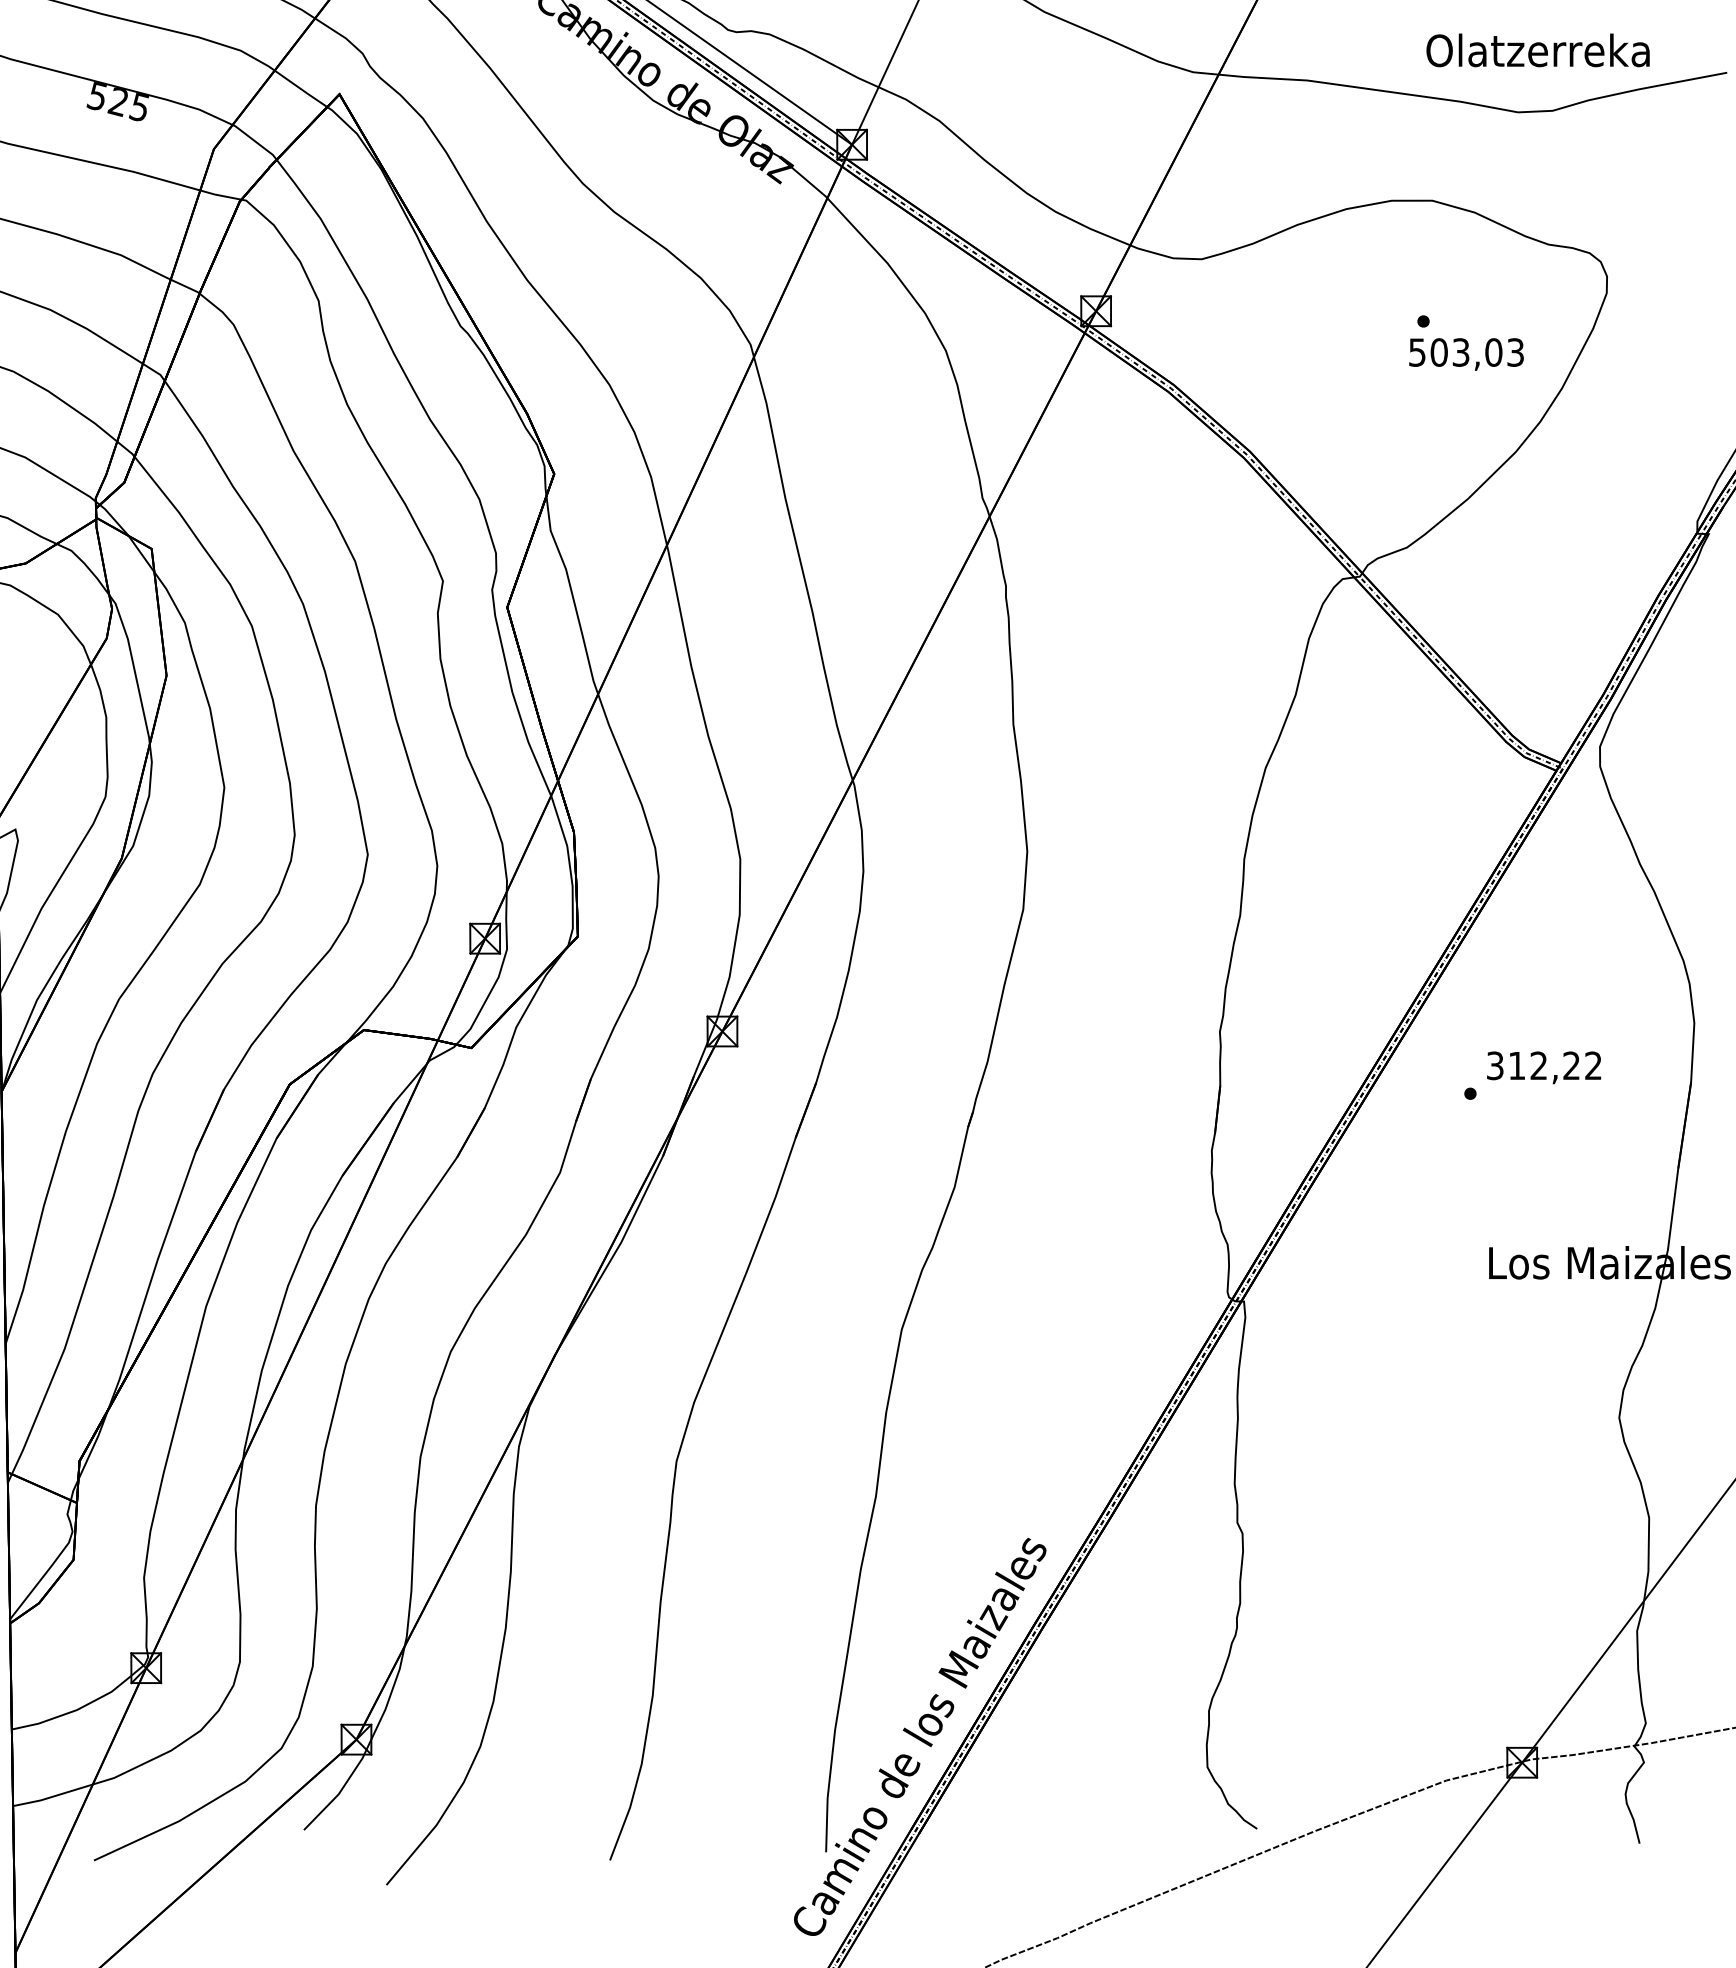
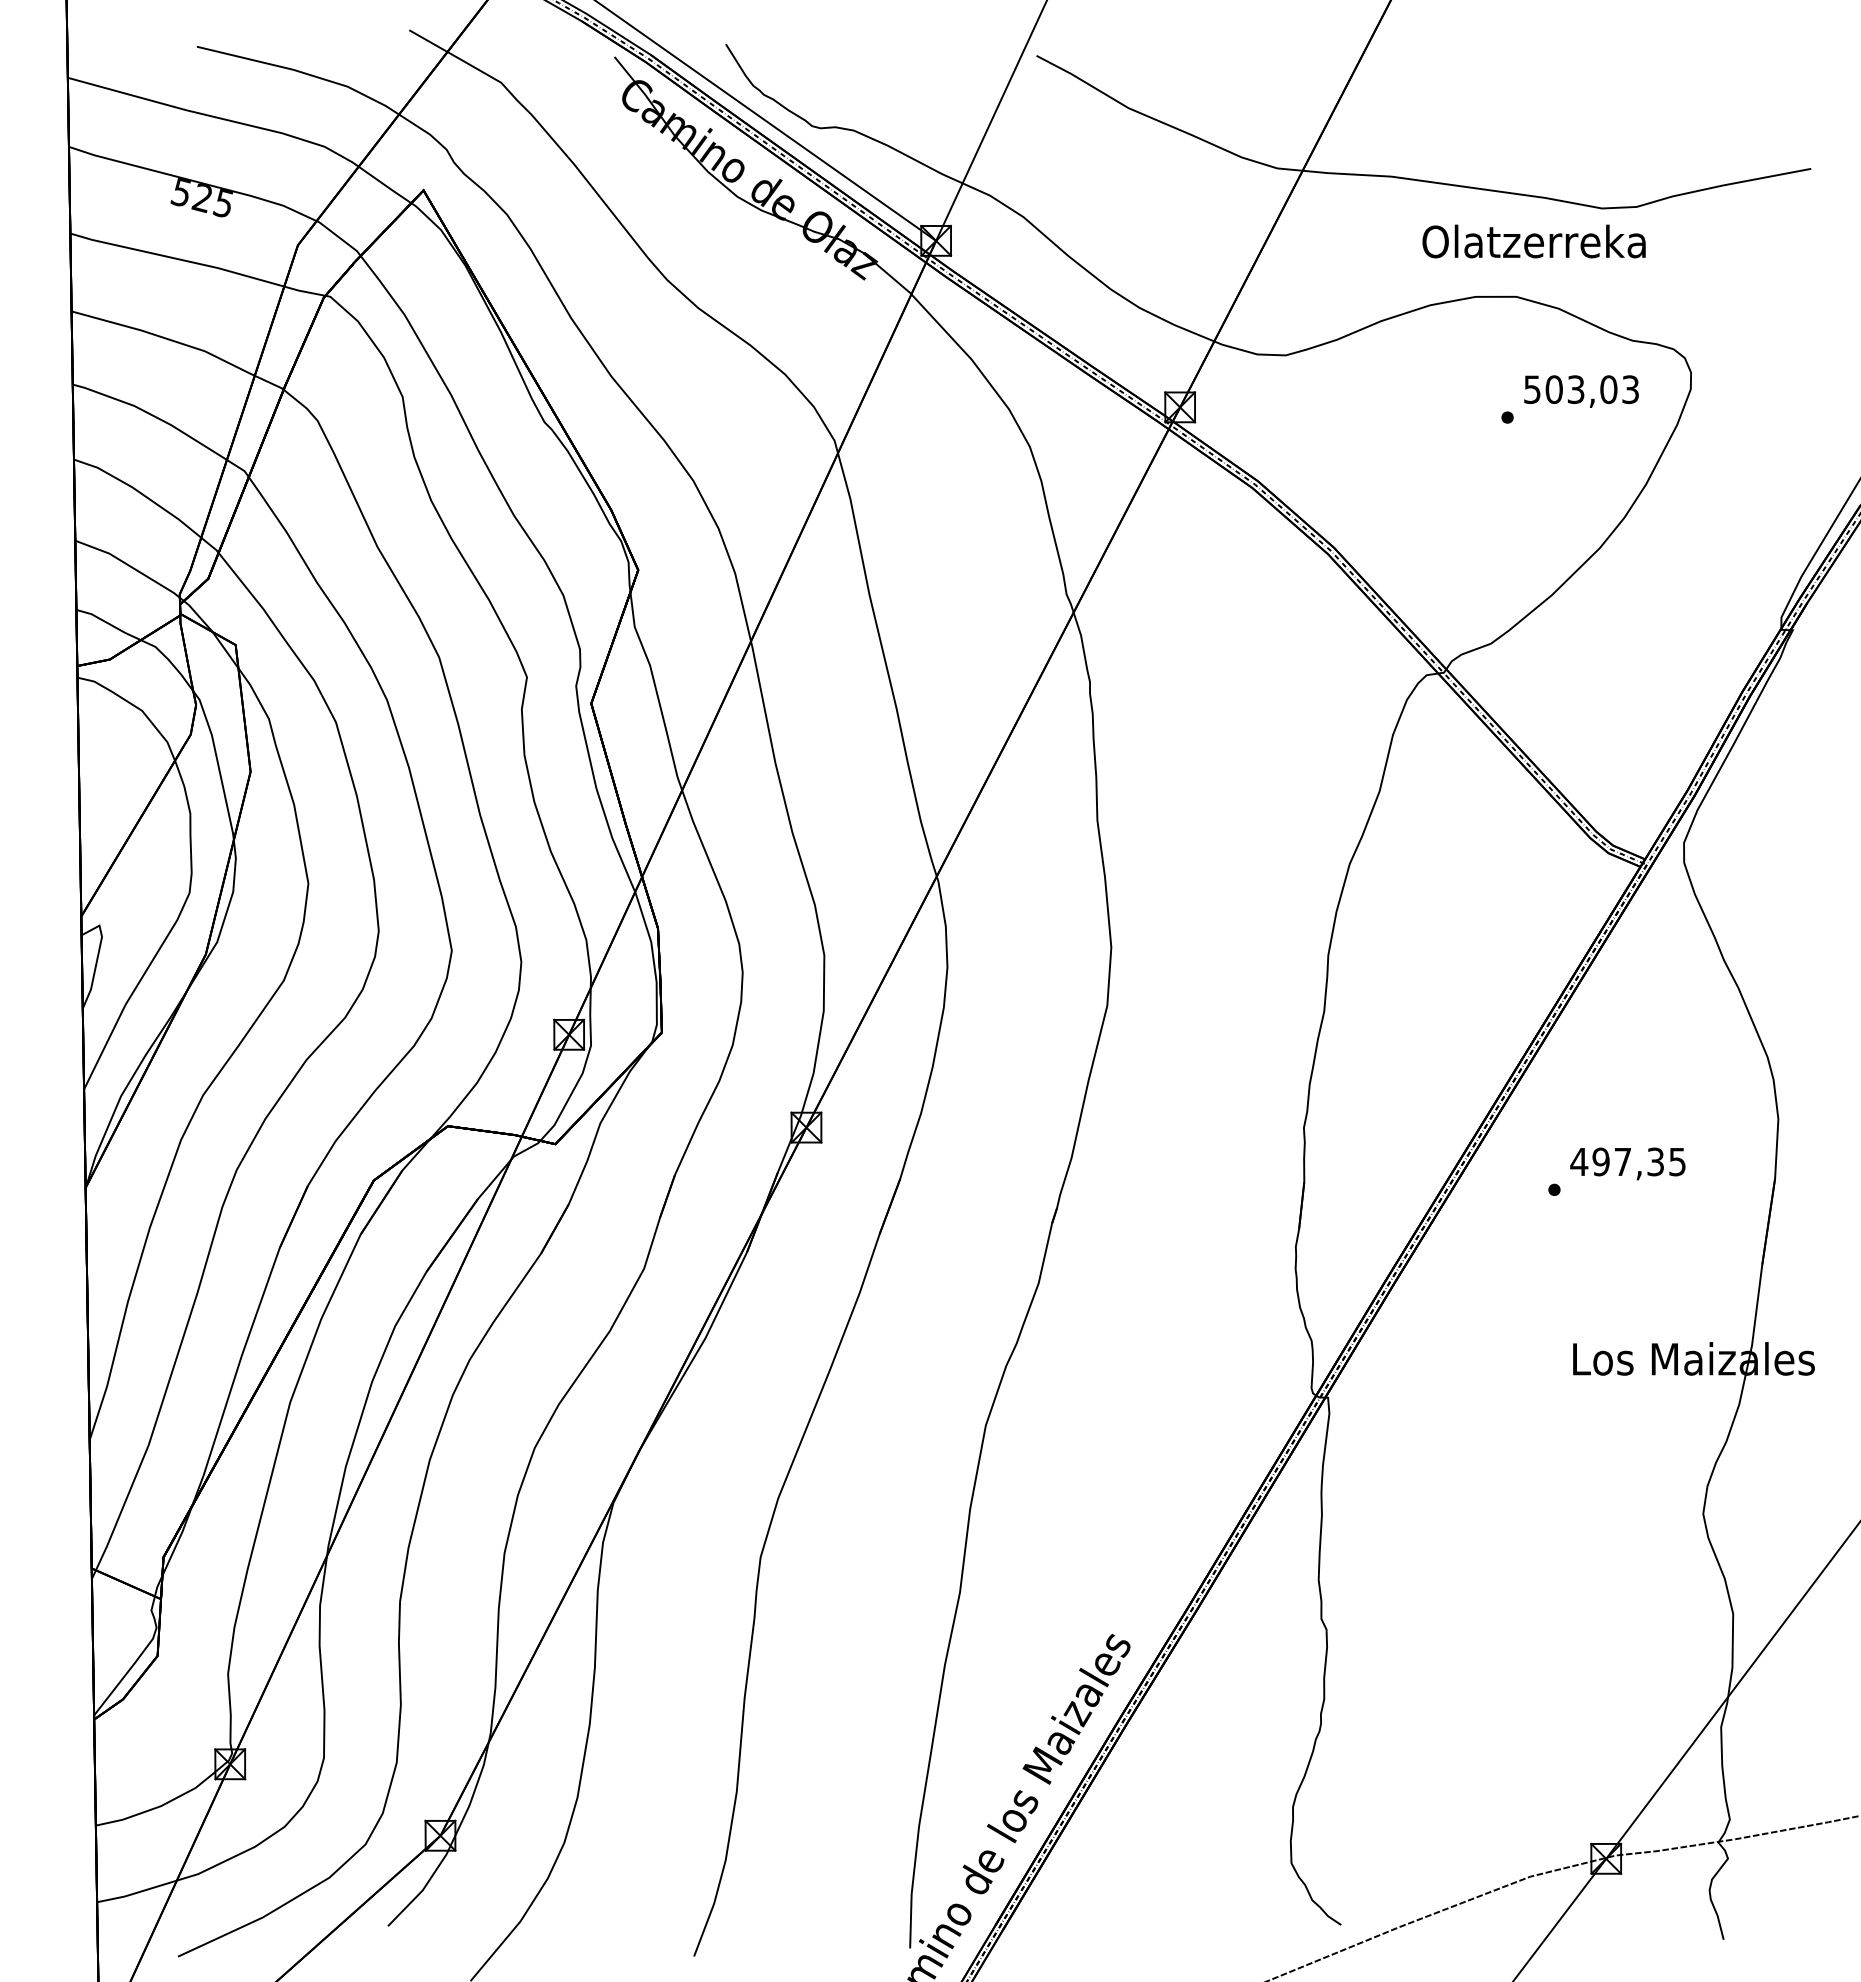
text: (1537, 50) -> (1533, 241), moved
text: (1466, 354) -> (1581, 391), moved
text: (1543, 1065) -> (1627, 1161), 312,22 -> 497,35

